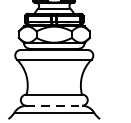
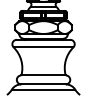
line: (55, 105) -> (44, 84), dashed -> solid

